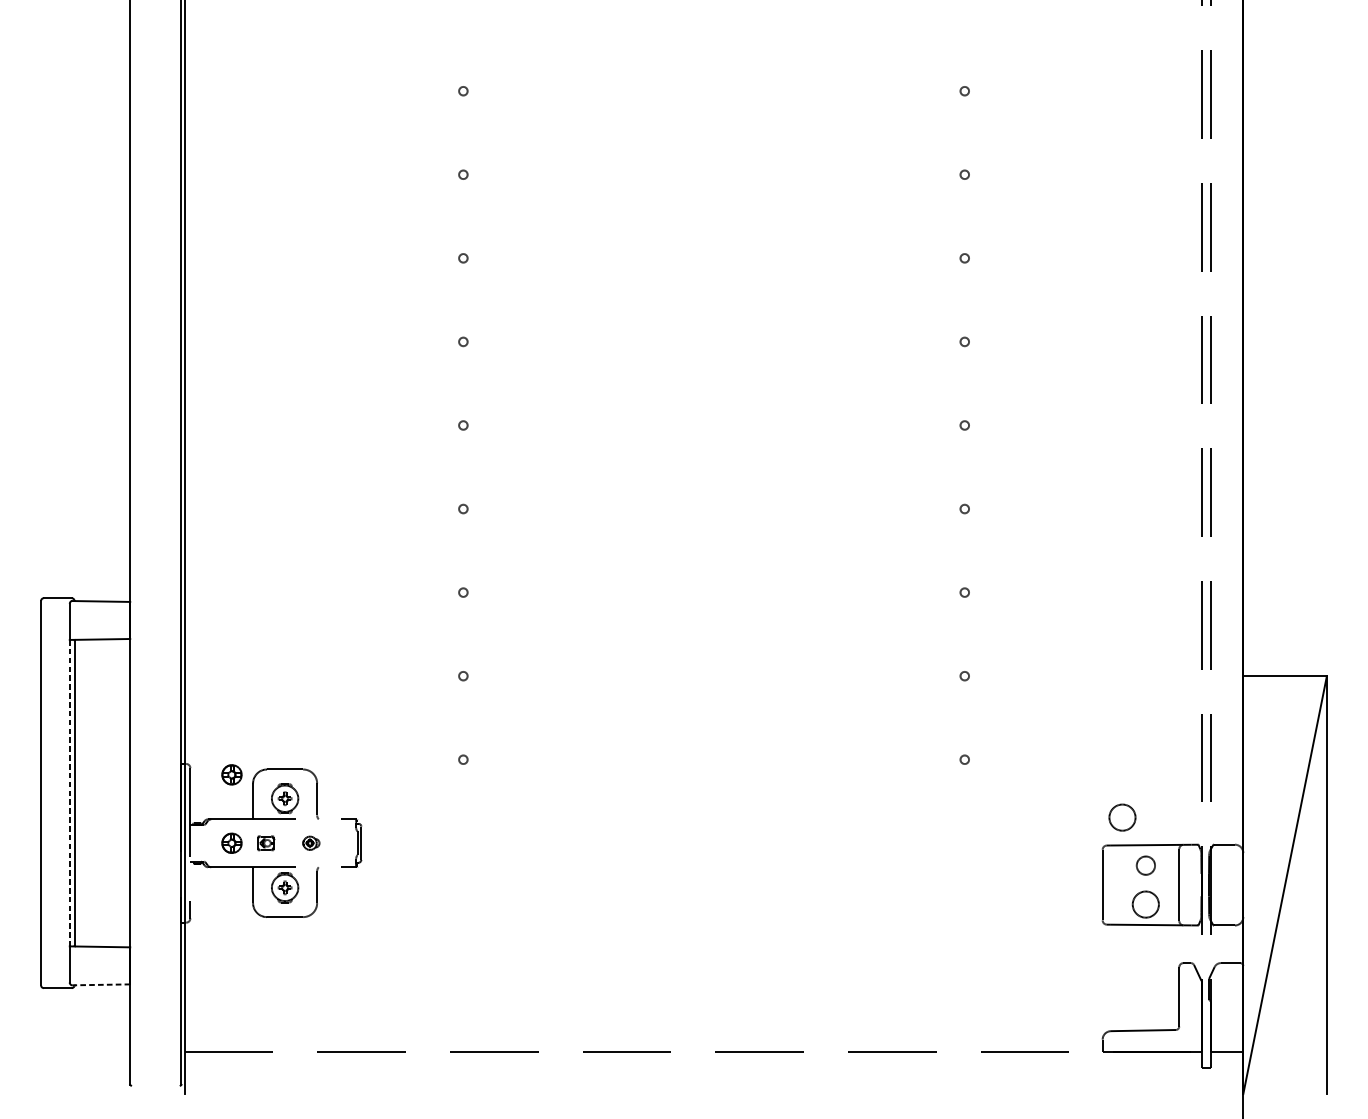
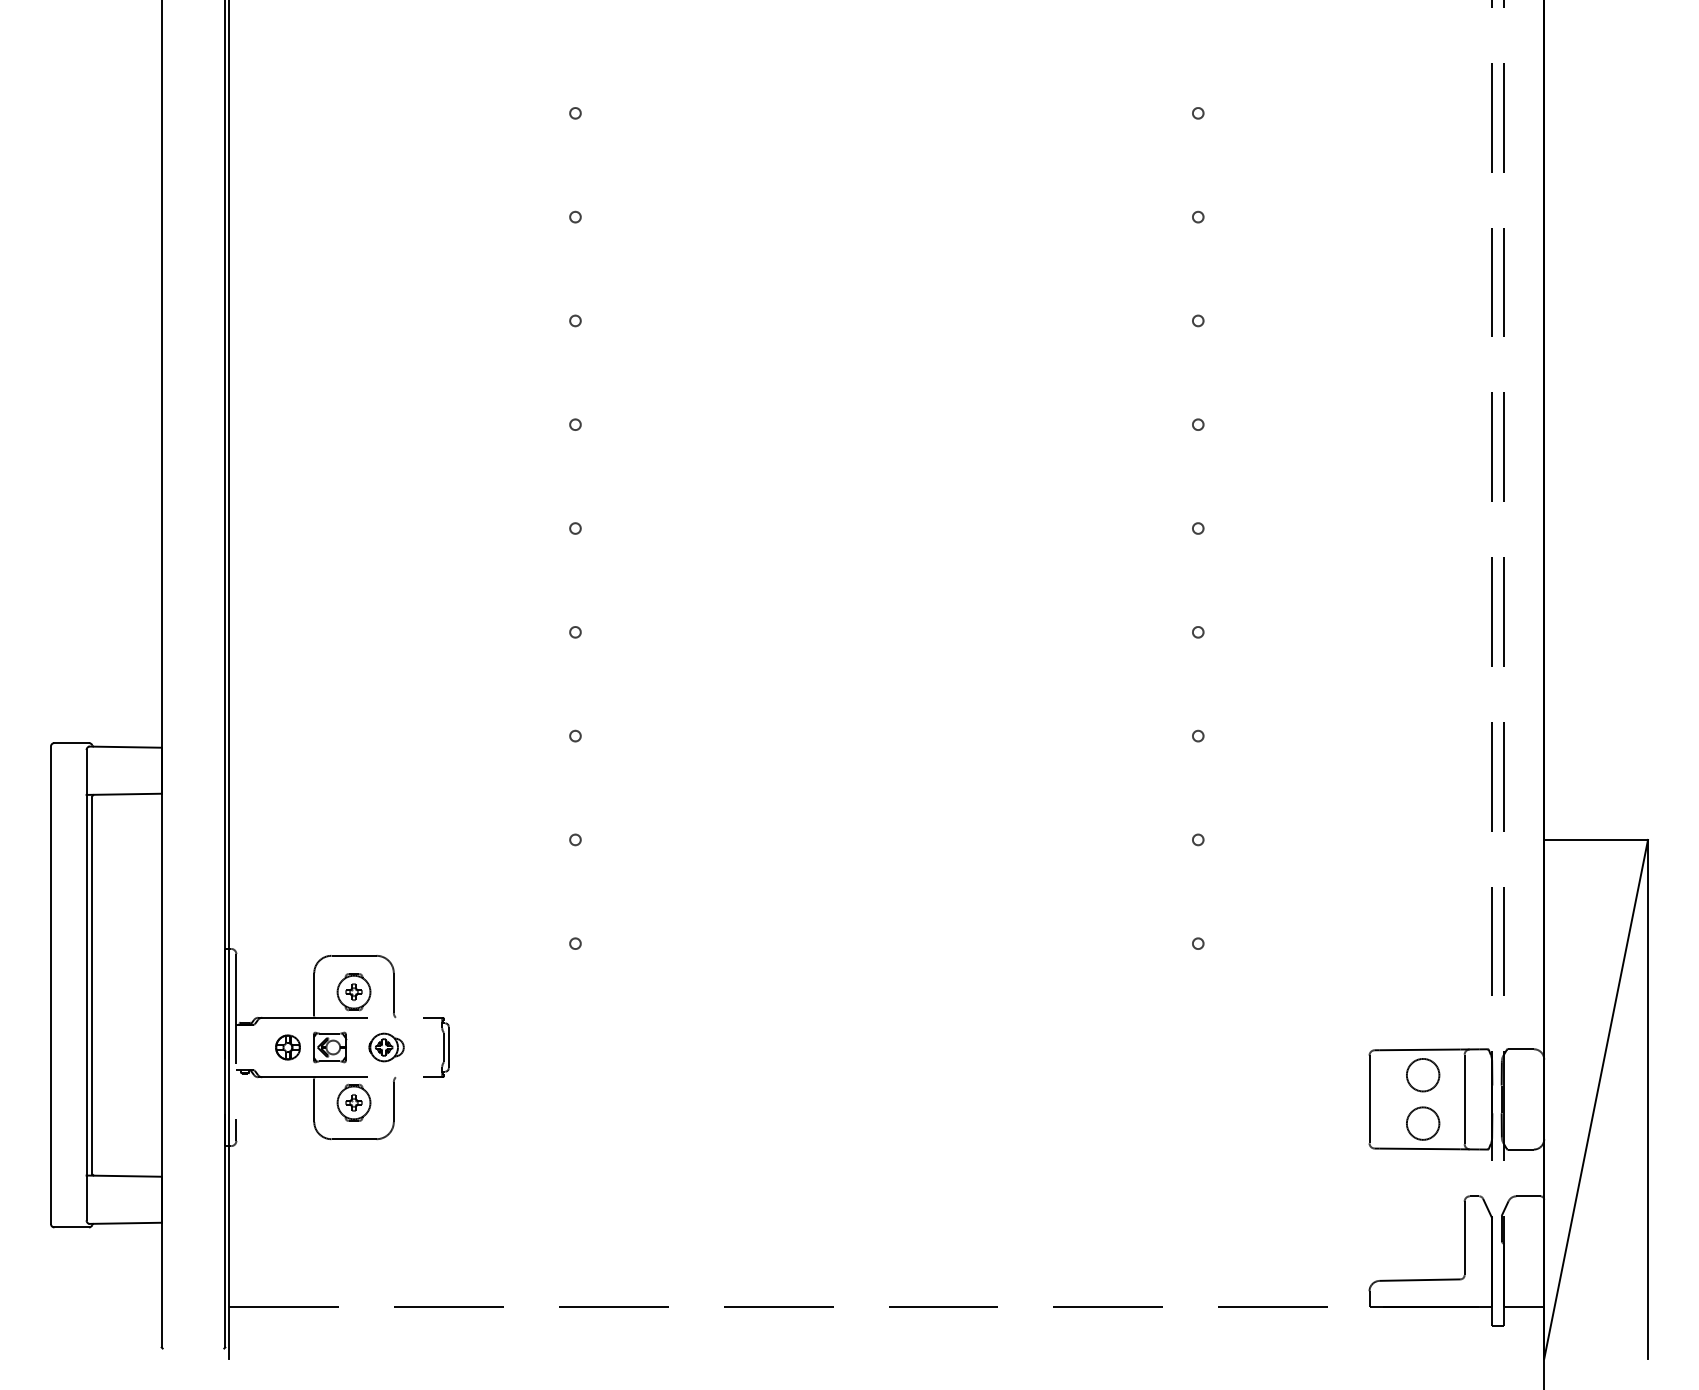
part: (231, 774) -> (287, 962), removed
line: (69, 793) -> (86, 985), dashed -> solid
circle: (1122, 817) -> (1394, 1015), removed
part: (266, 843) -> (330, 1047), size x1.67
part: (311, 843) -> (386, 1047), size x1.67
circle: (1146, 865) -> (1423, 1075), size x1.43
line: (101, 984) -> (125, 1223), dashed -> solid

